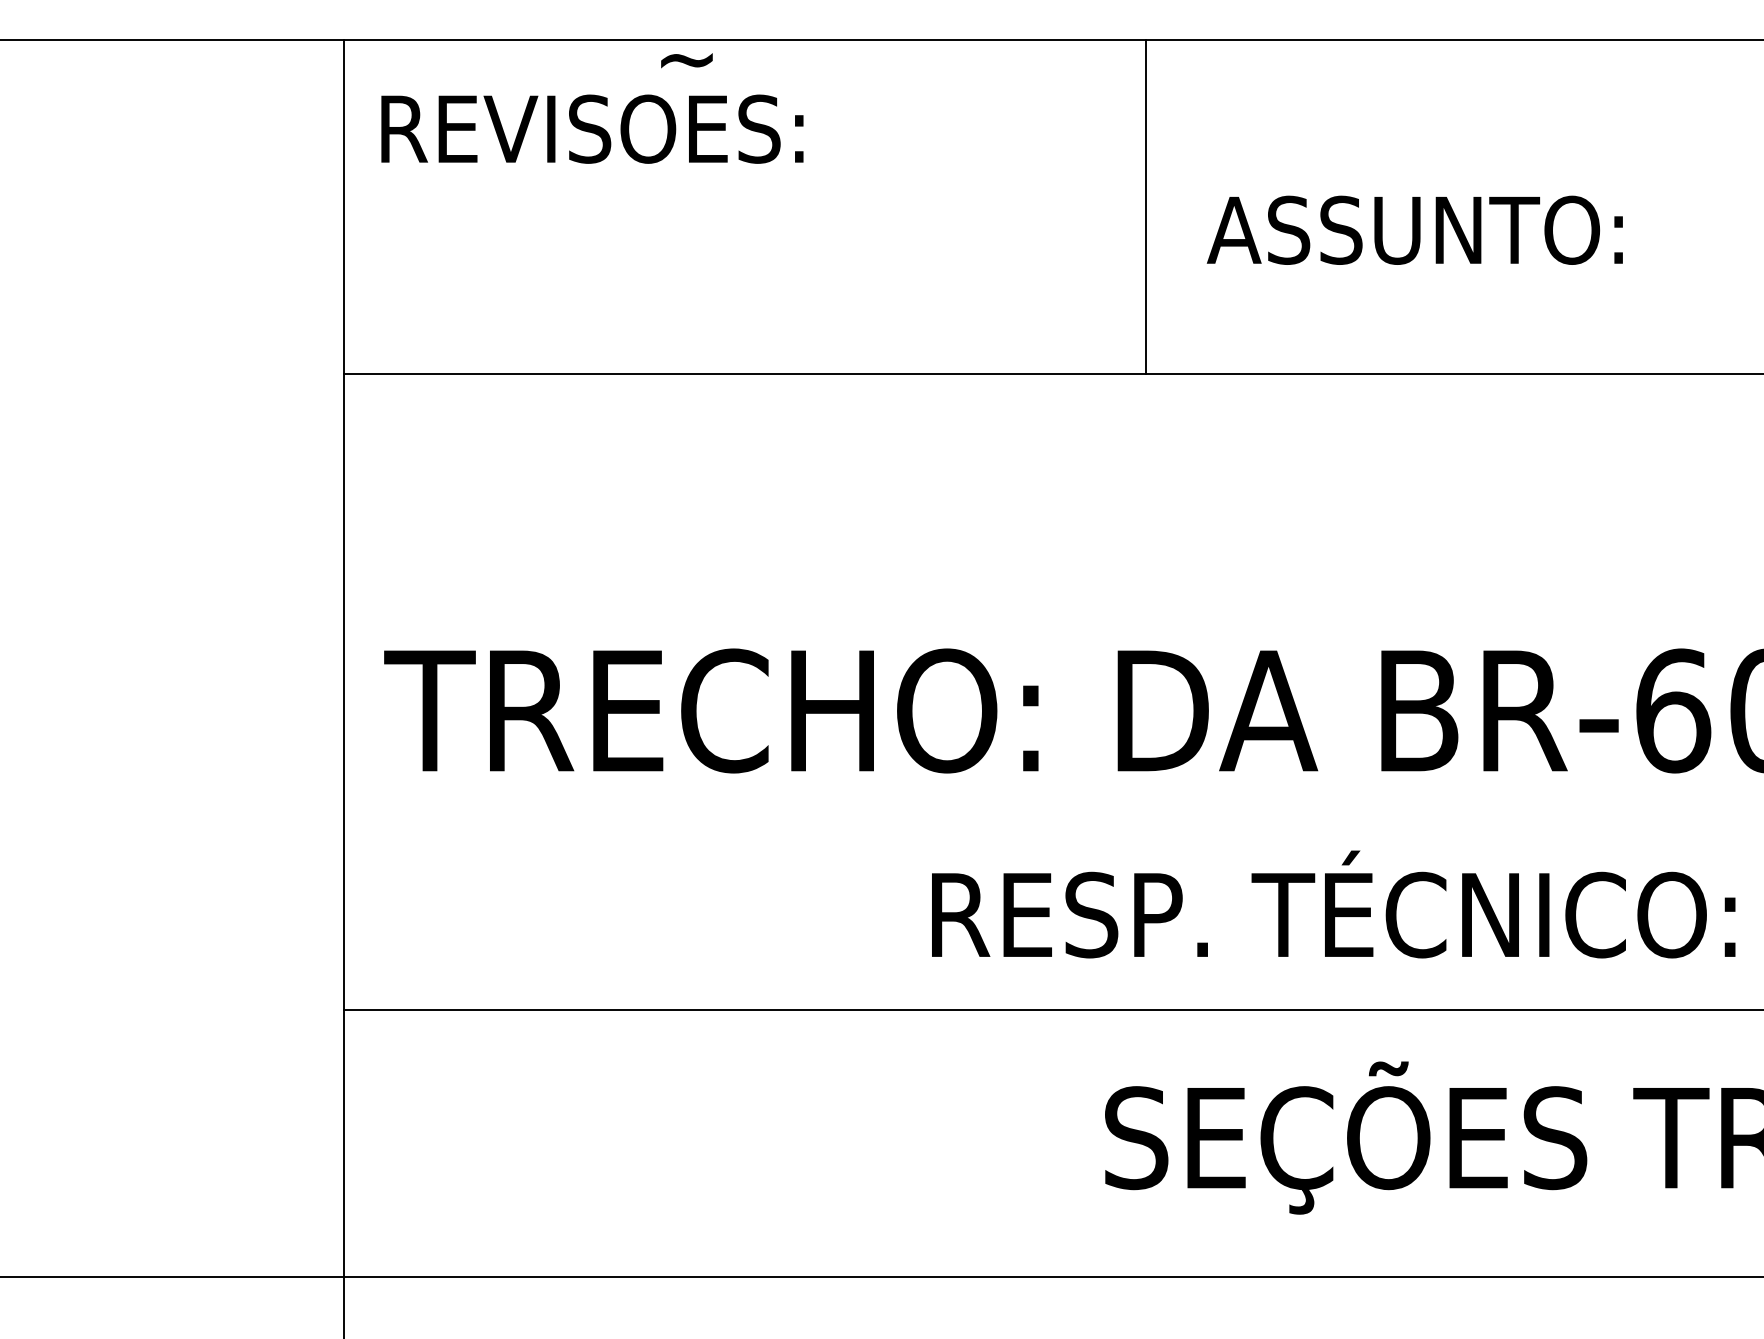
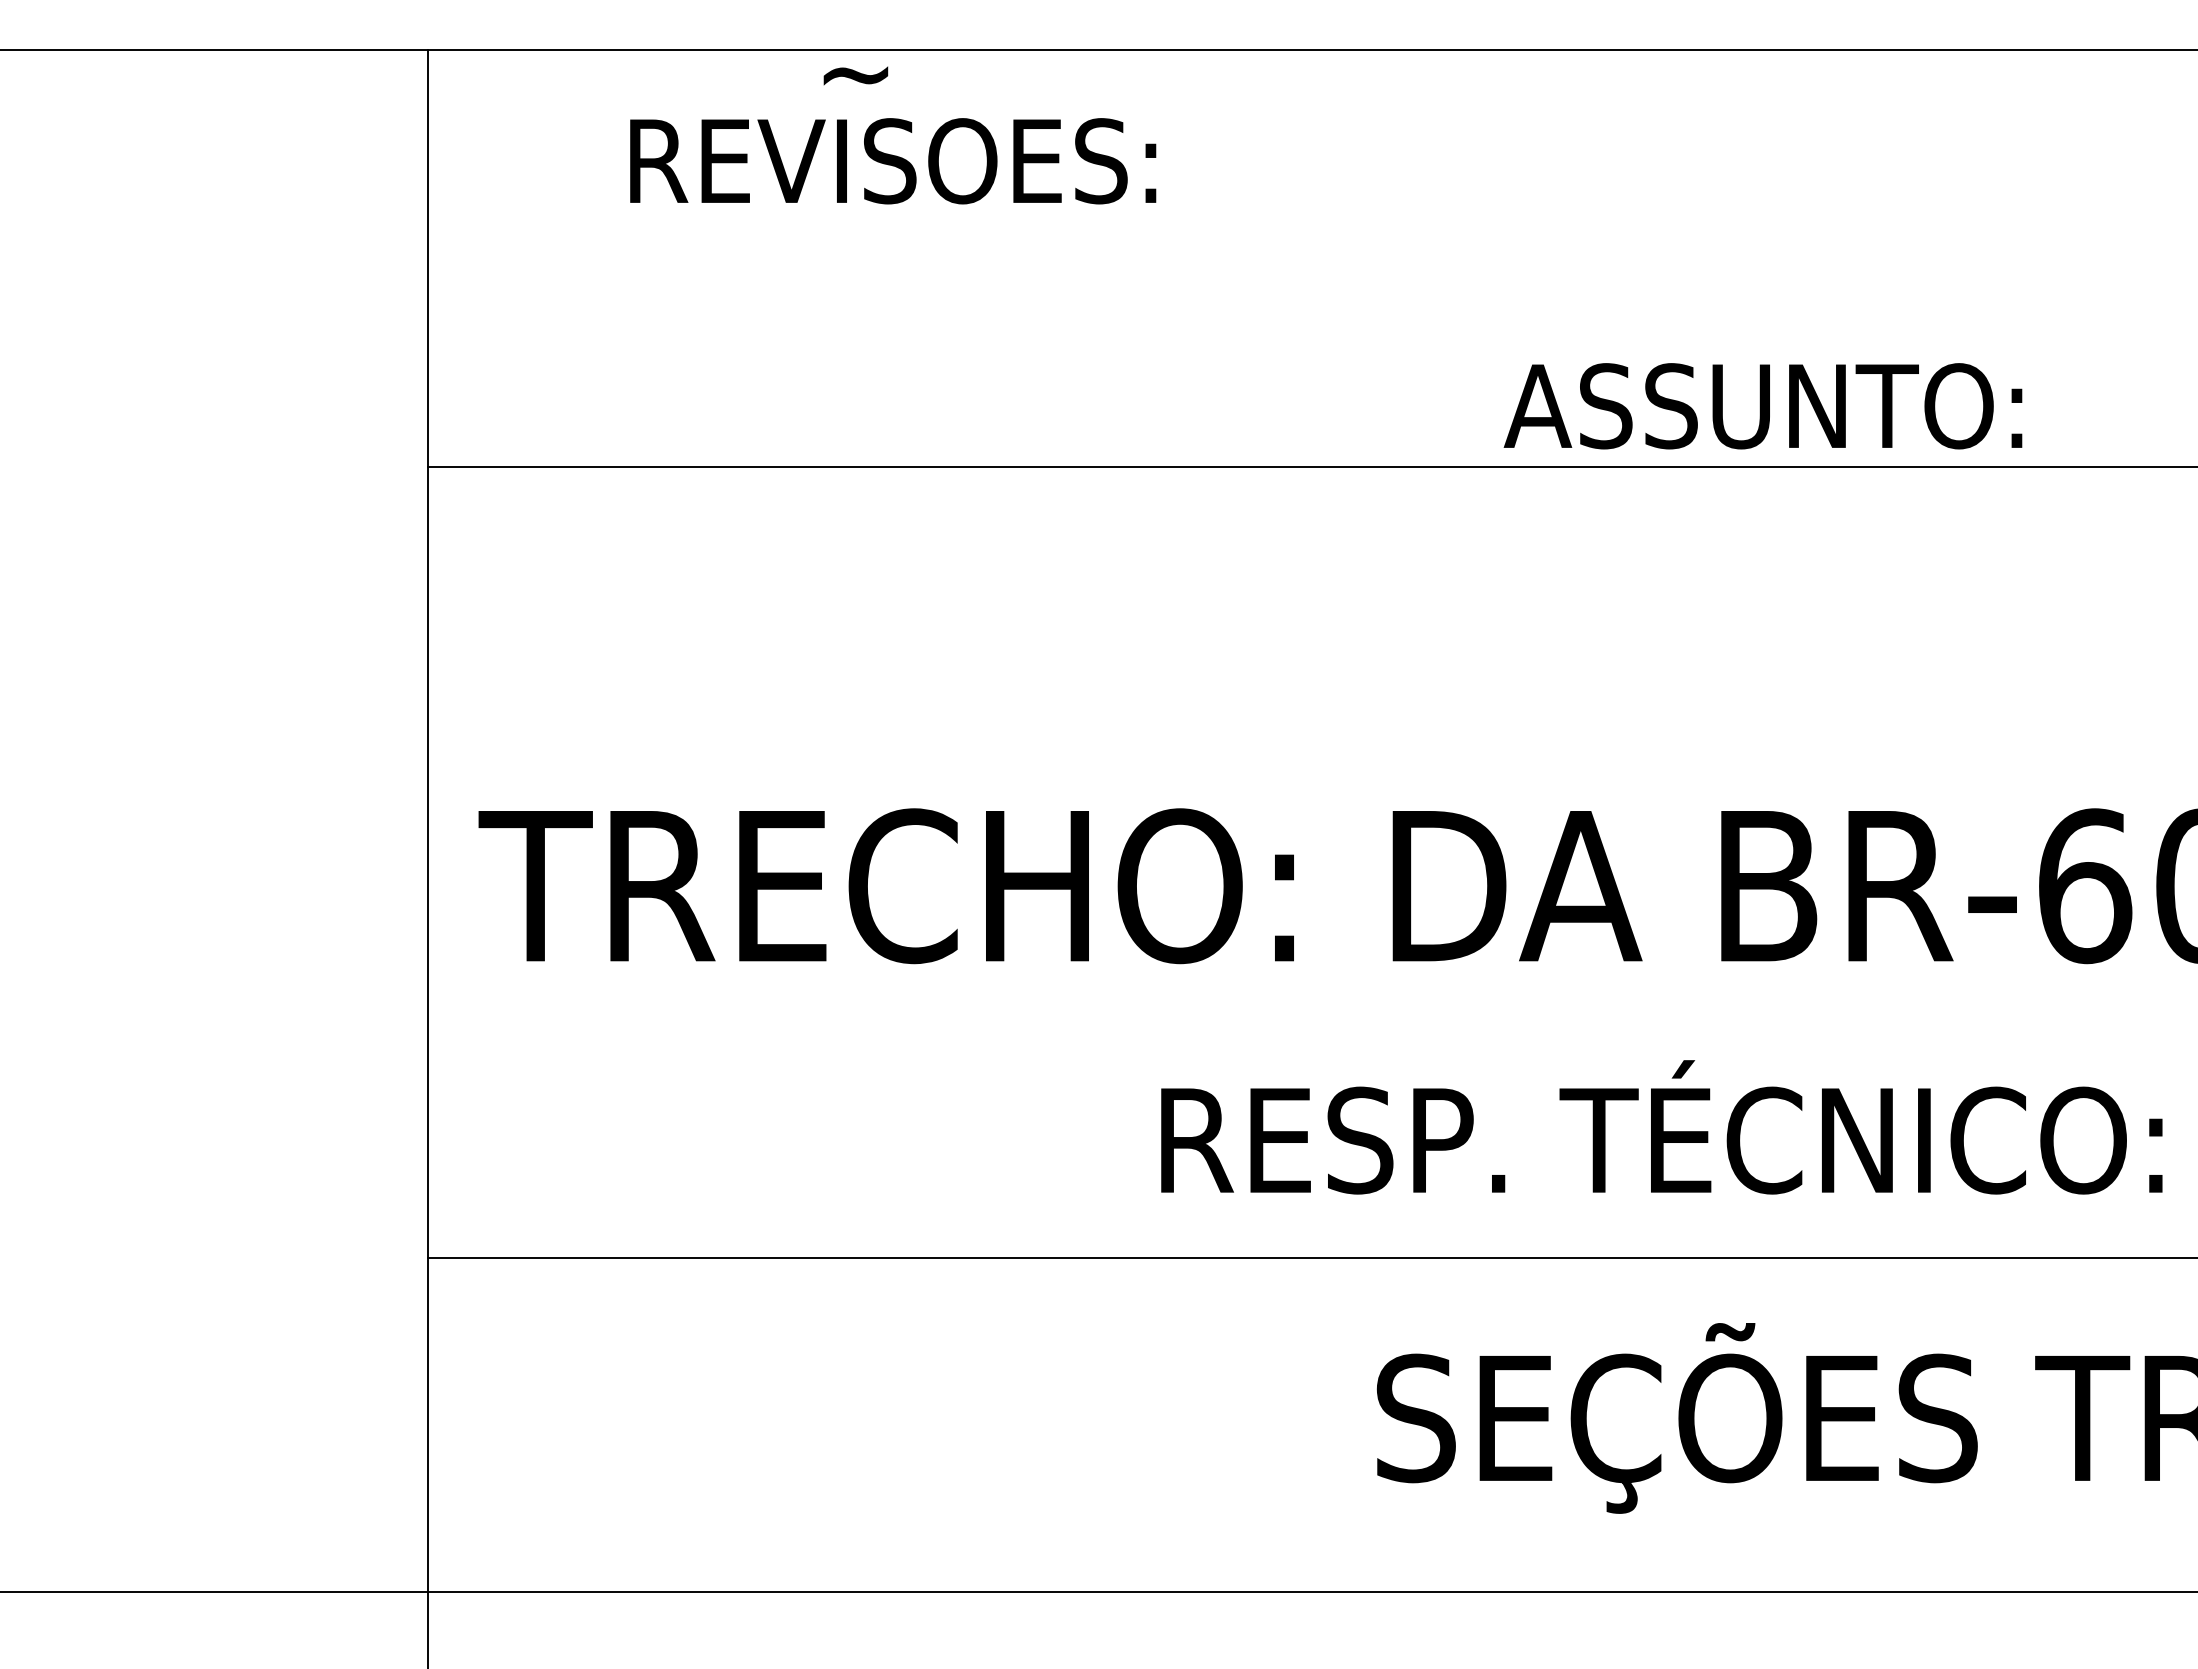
text: (592, 129) -> (893, 161), moved
line: (1146, 207) -> (1428, 258), removed
text: (1414, 230) -> (1762, 406), moved

